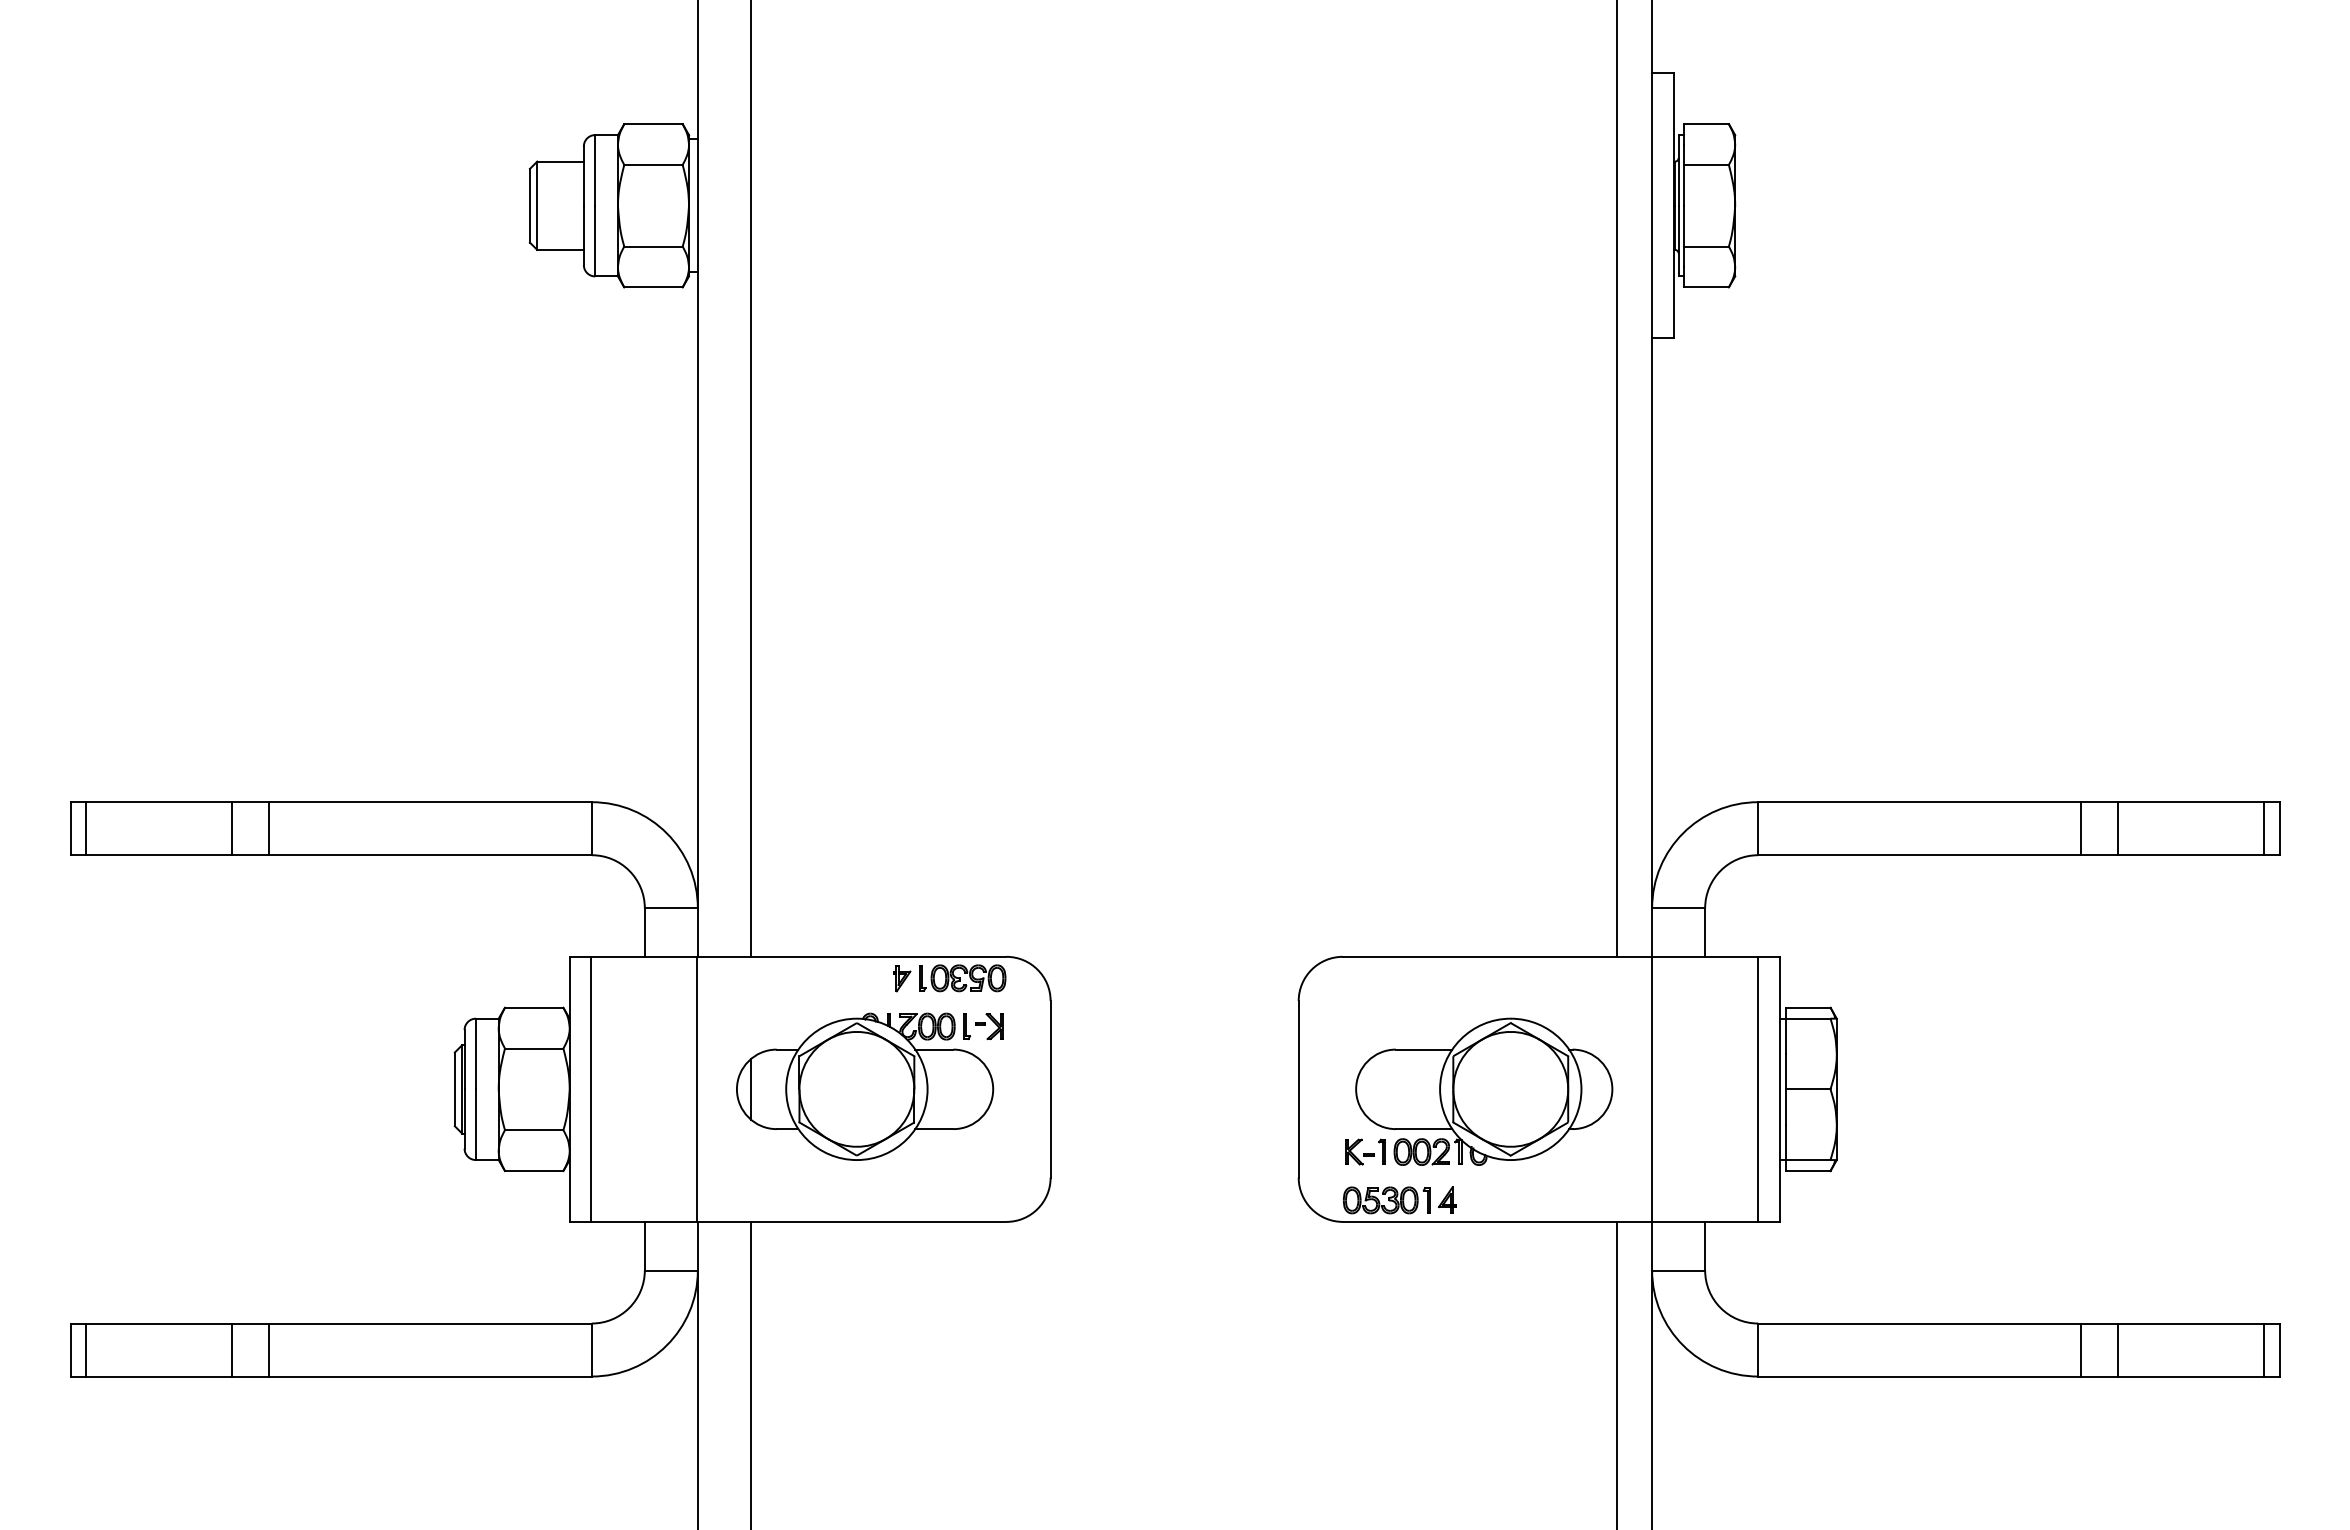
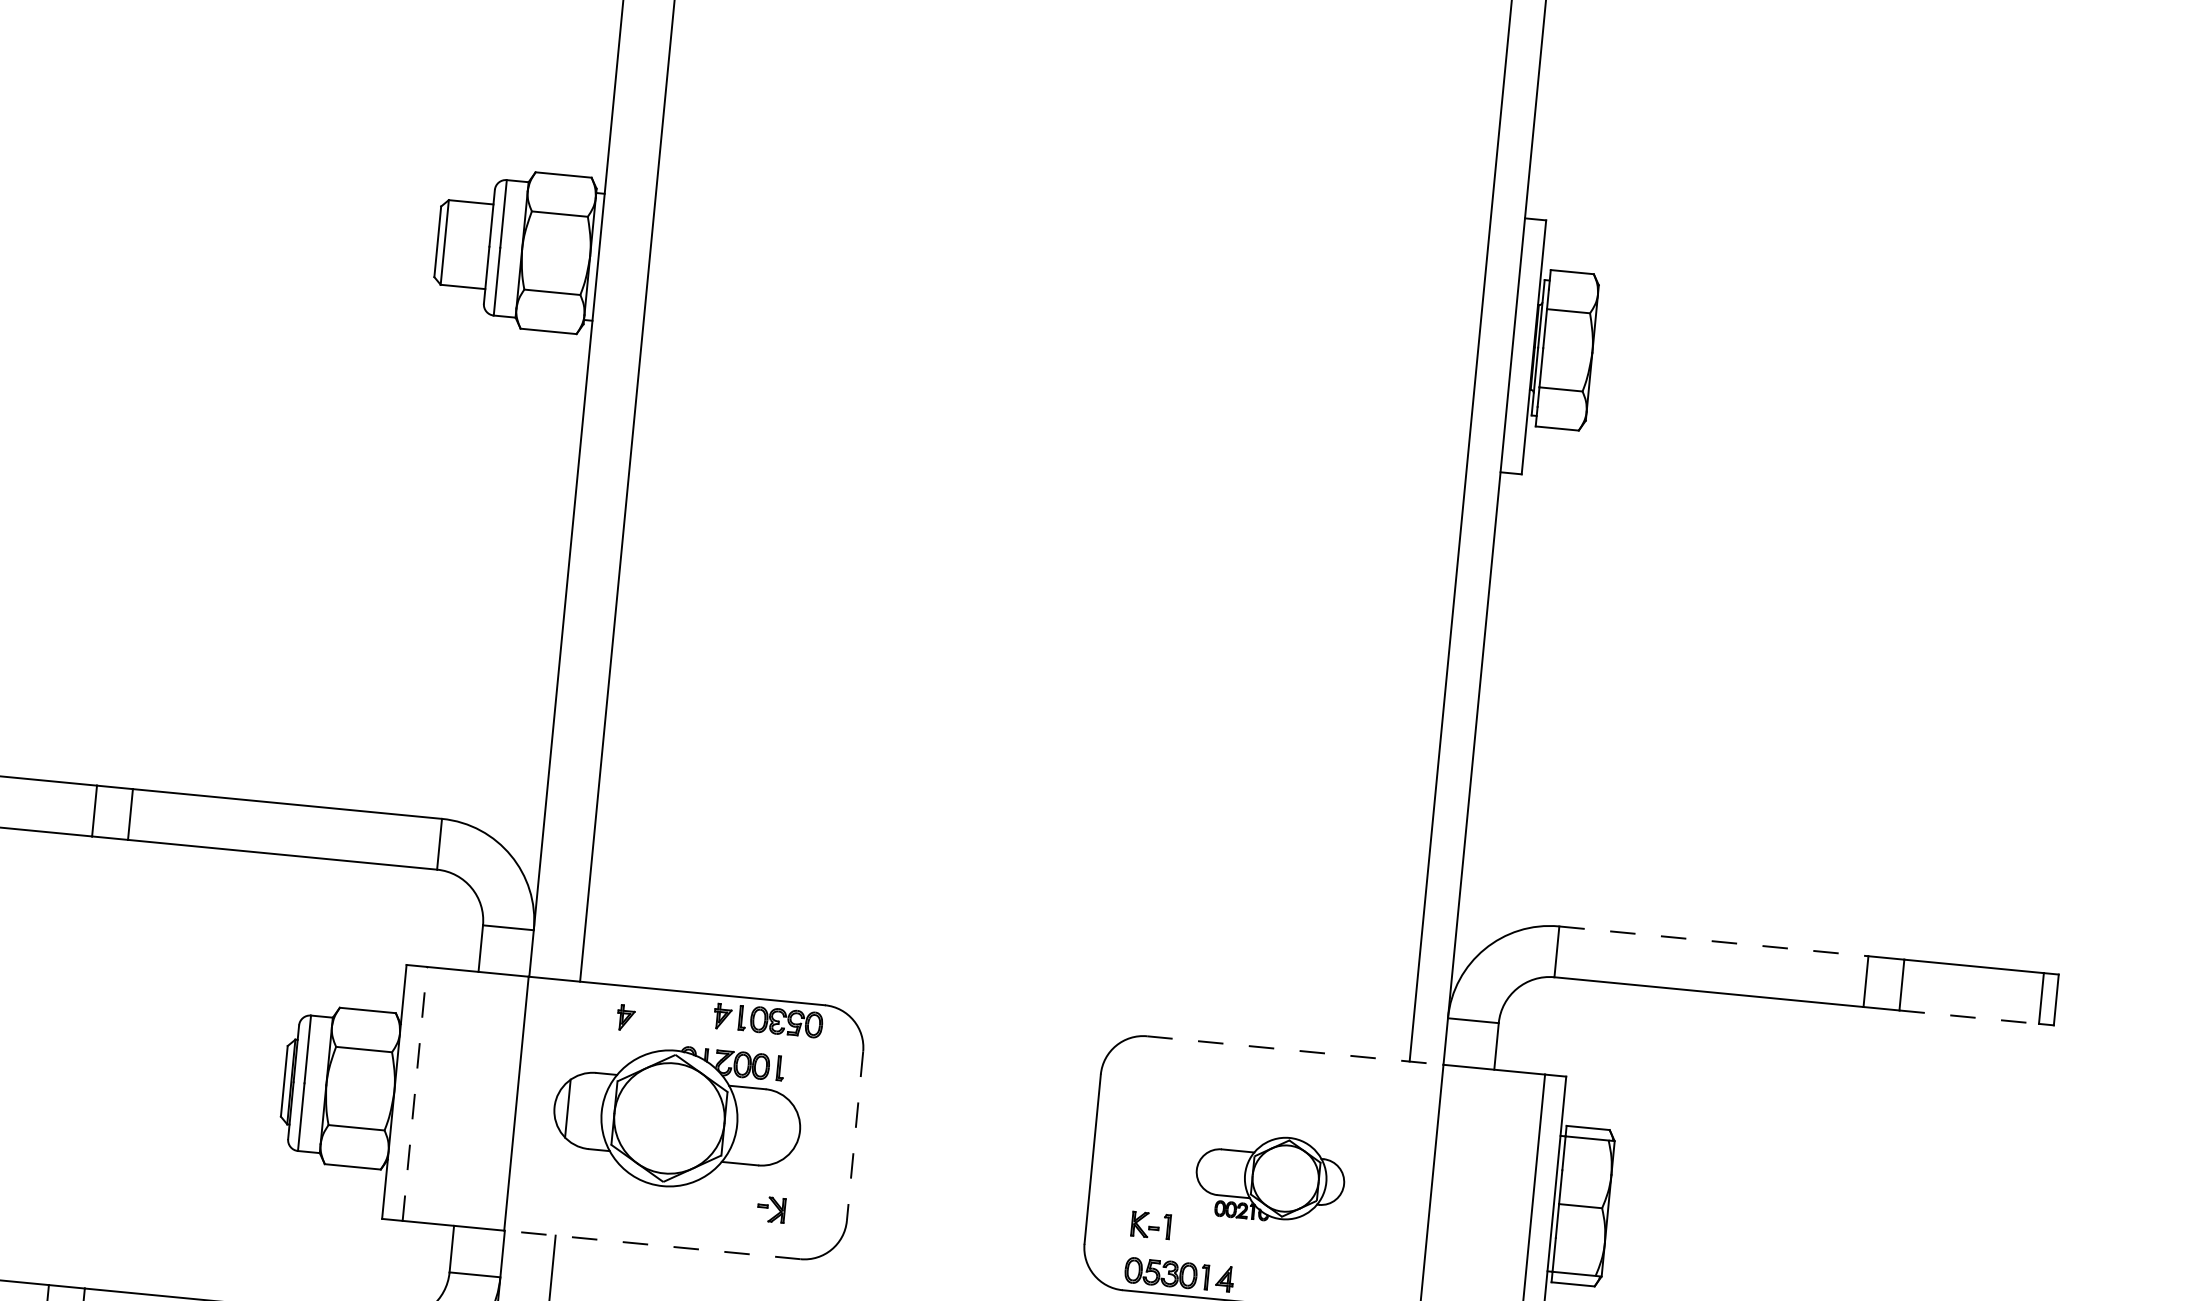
line: (1919, 802) -> (1713, 941), solid -> dashed
line: (2191, 855) -> (1969, 1017), solid -> dashed
line: (1497, 956) -> (1295, 1050), solid -> dashed
part: (802, 989) -> (626, 1017), added
part: (989, 1026) -> (771, 1209), moved
line: (591, 1089) -> (415, 1094), solid -> dashed
line: (1050, 1089) -> (854, 1136), solid -> dashed
part: (1484, 1091) -> (1270, 1178), size x0.6
line: (851, 1221) -> (652, 1244), solid -> dashed

